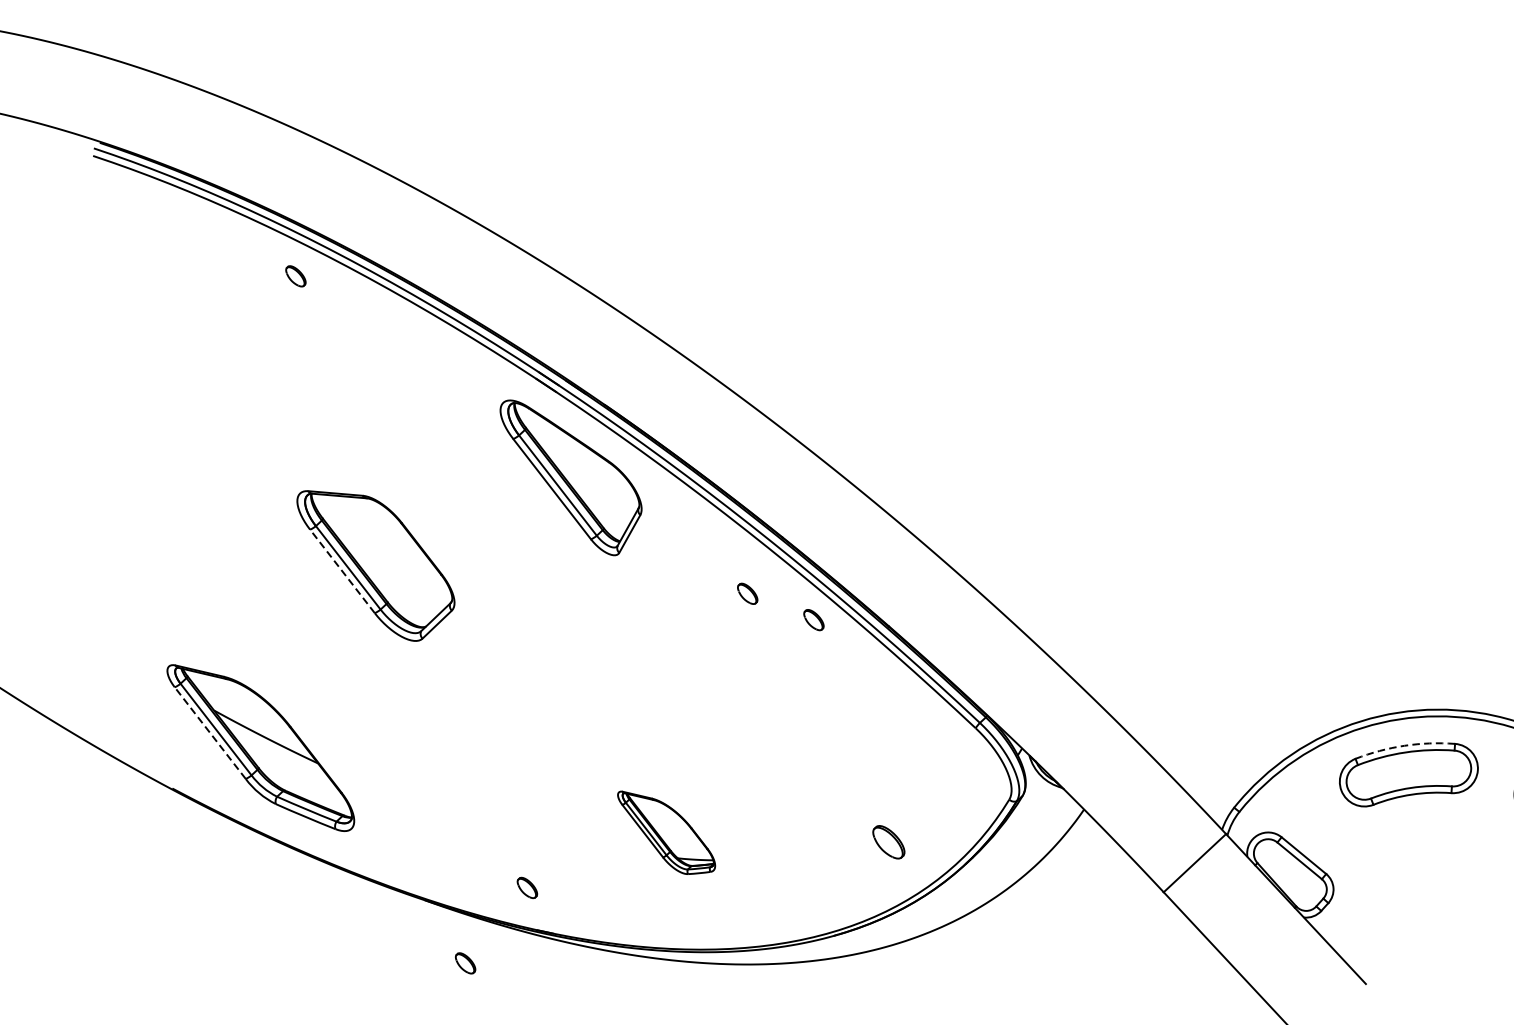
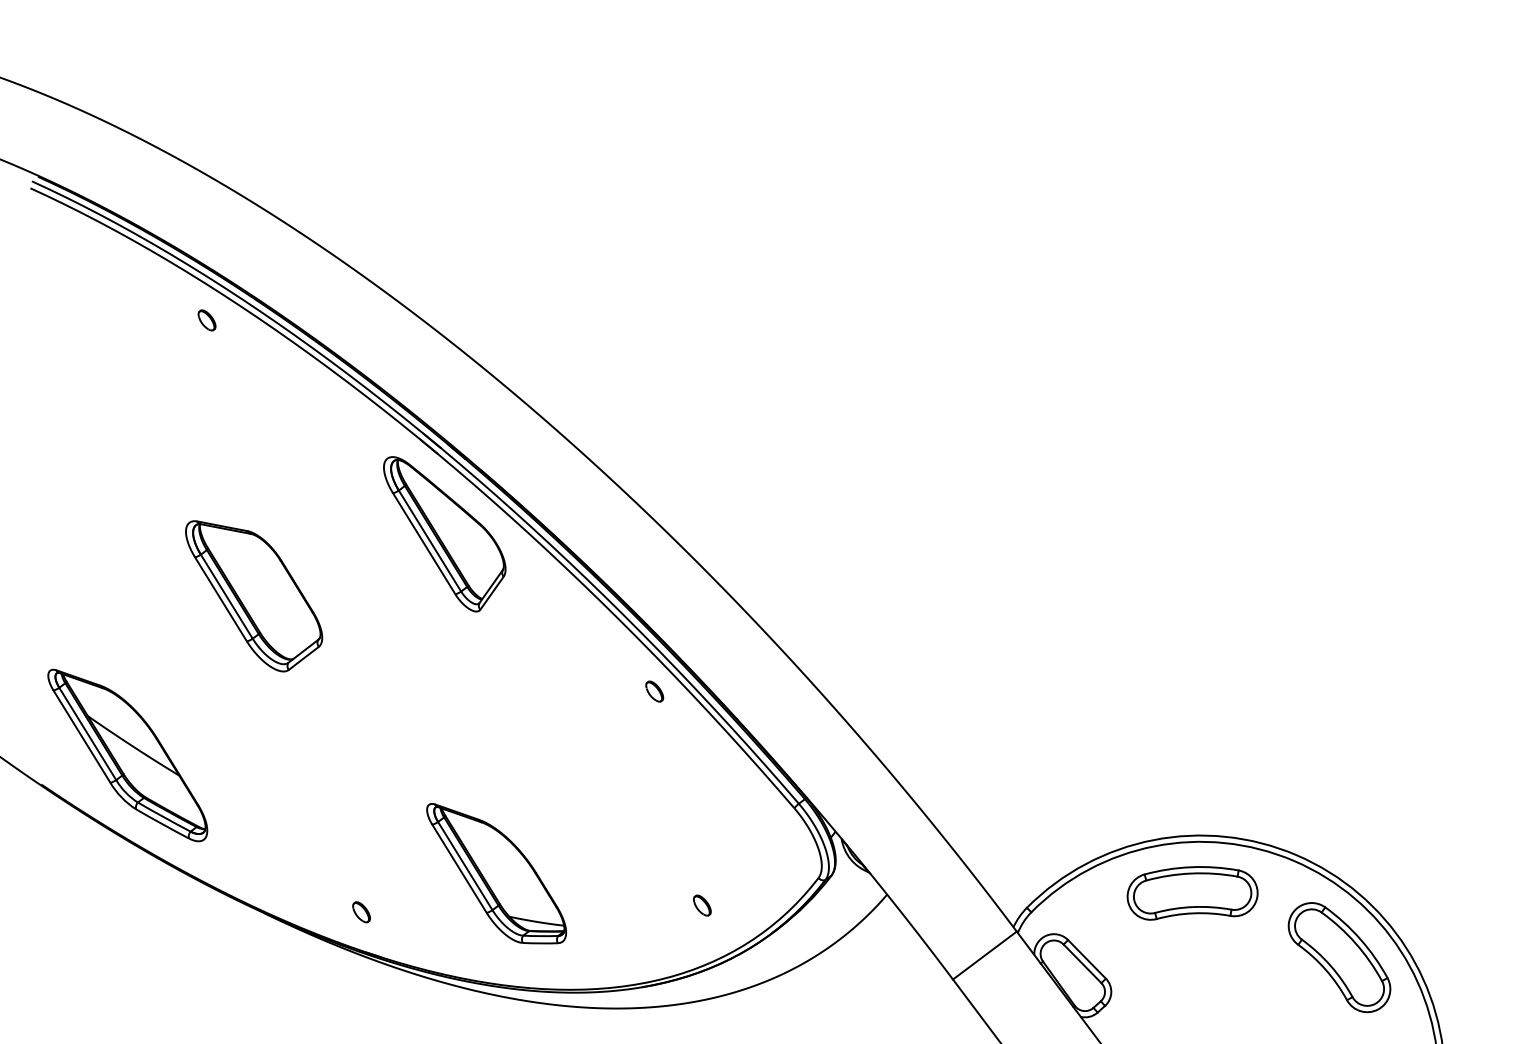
line: (341, 571) -> (220, 599), dashed -> solid
part: (747, 593) -> (595, 660), removed
line: (209, 732) -> (81, 736), dashed -> solid
arc: (1404, 746) -> (1191, 867), dashed -> solid
part: (666, 831) -> (496, 873), size x1.67
part: (889, 842) -> (702, 905), size x0.62
part: (465, 963) -> (296, 976), removed

